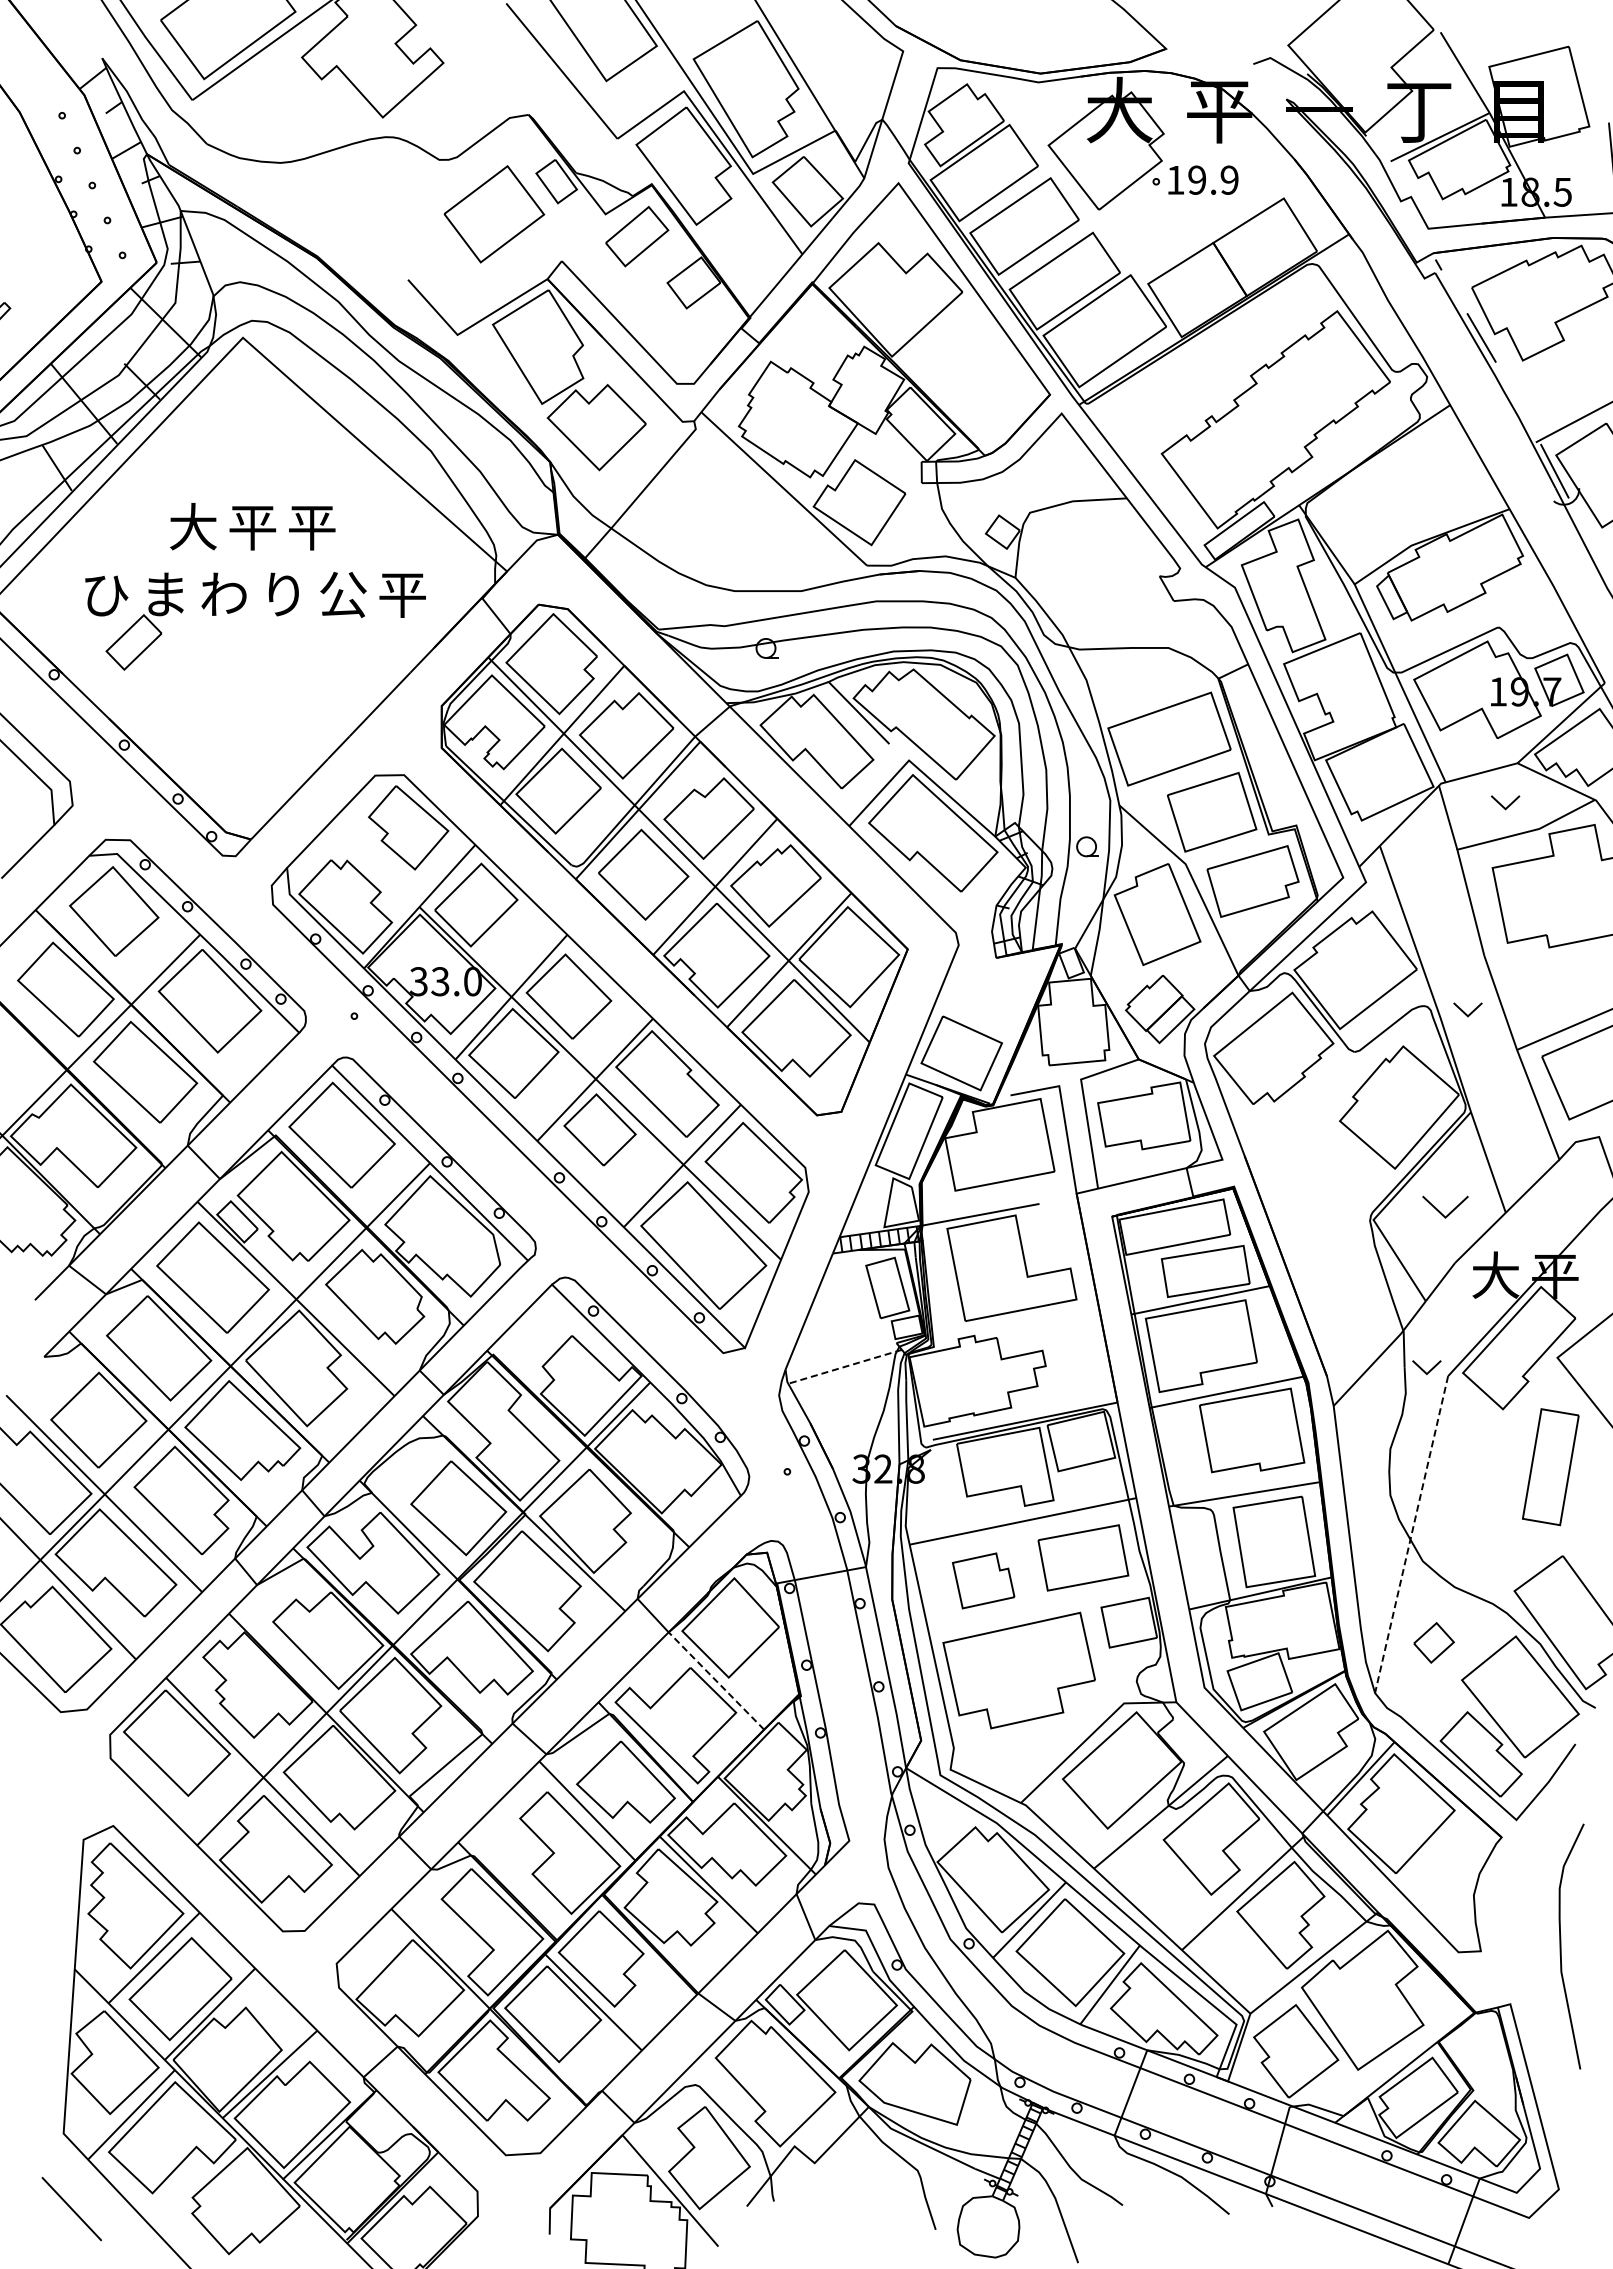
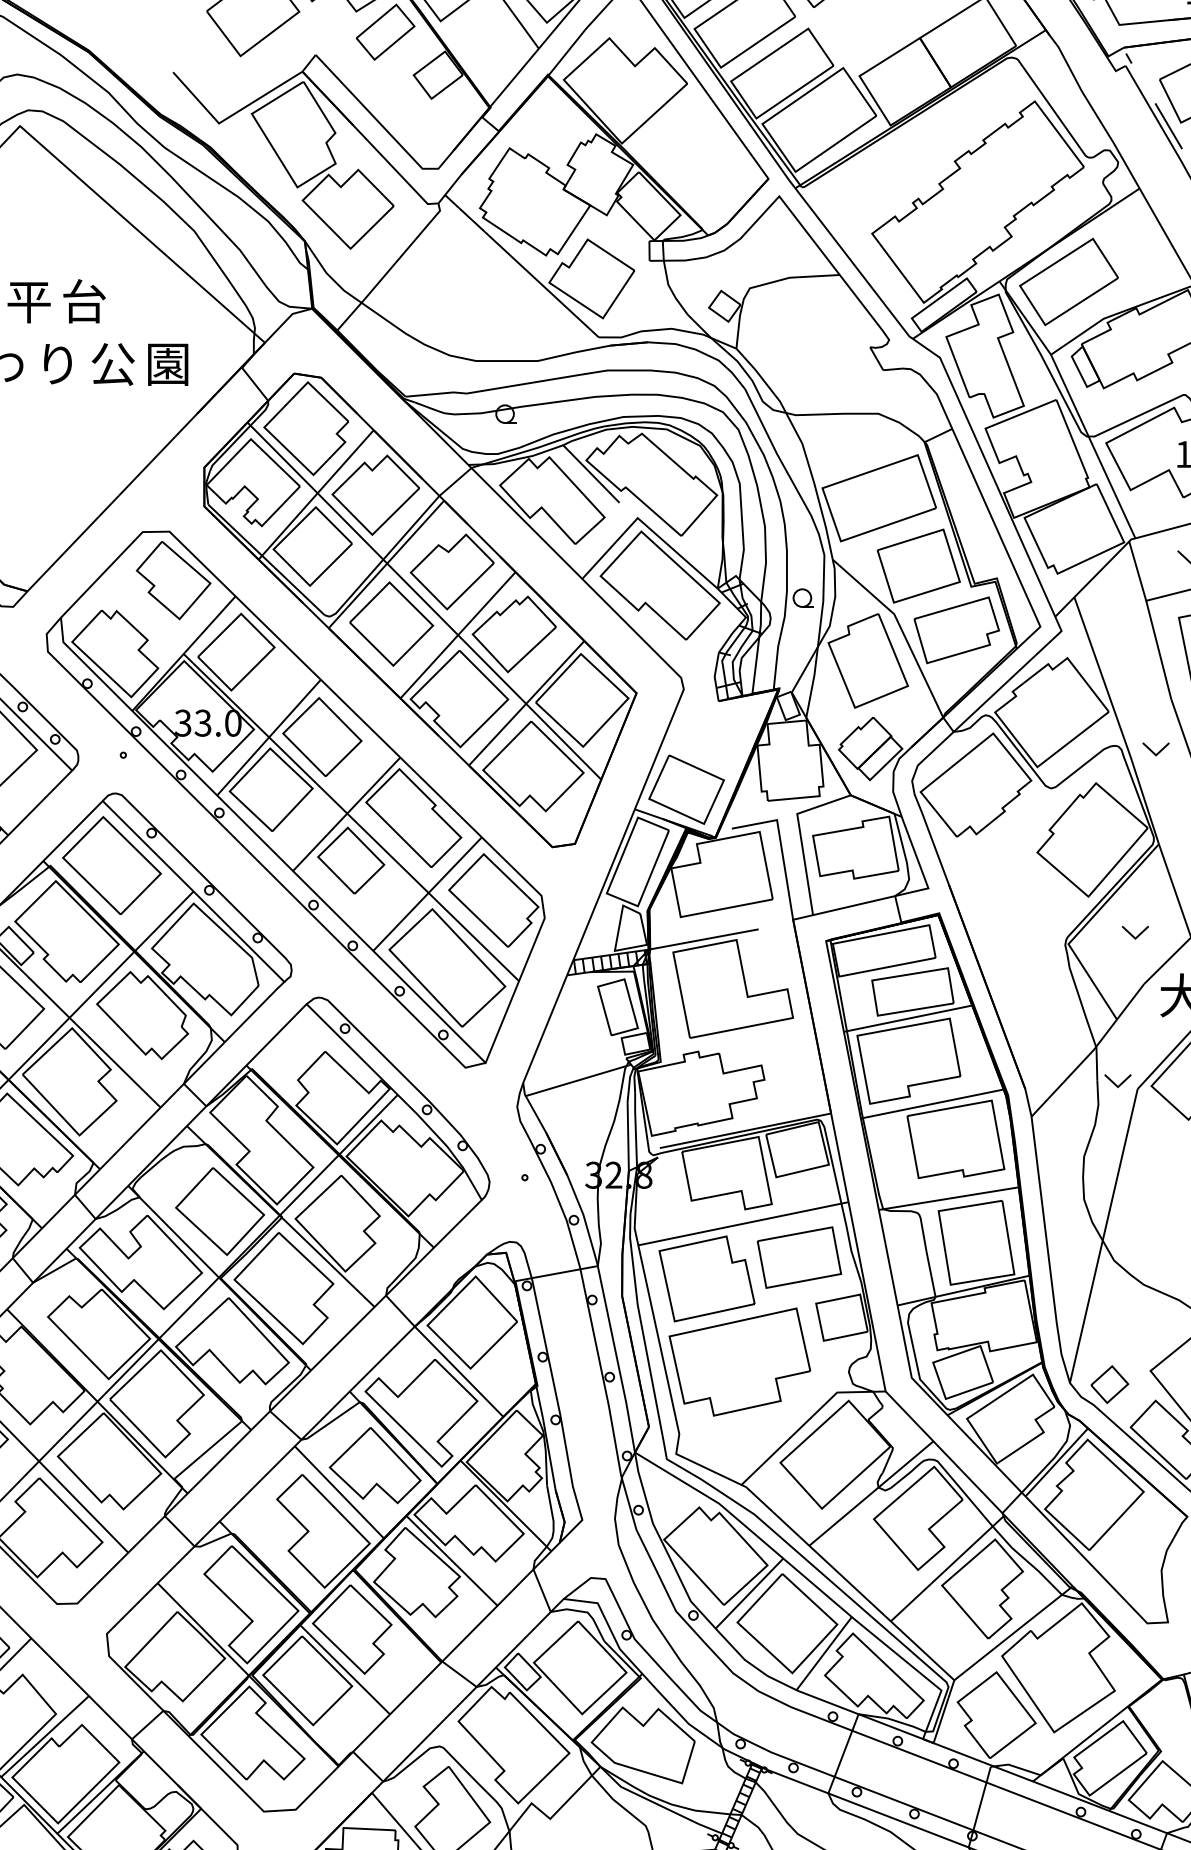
part: (1373, 505) -> (1068, 281), added
text: (312, 526) -> (84, 301), 平 -> 台
text: (402, 594) -> (167, 364), 平 -> 園
part: (1445, 1207) -> (1135, 932), size x0.62
line: (845, 1366) -> (578, 1080), dashed -> solid
line: (1411, 1535) -> (1103, 1236), dashed -> solid
part: (983, 1580) -> (706, 1278), size x1.67
part: (1433, 1642) -> (1109, 1384), moved
line: (716, 1680) -> (459, 1371), dashed -> solid

